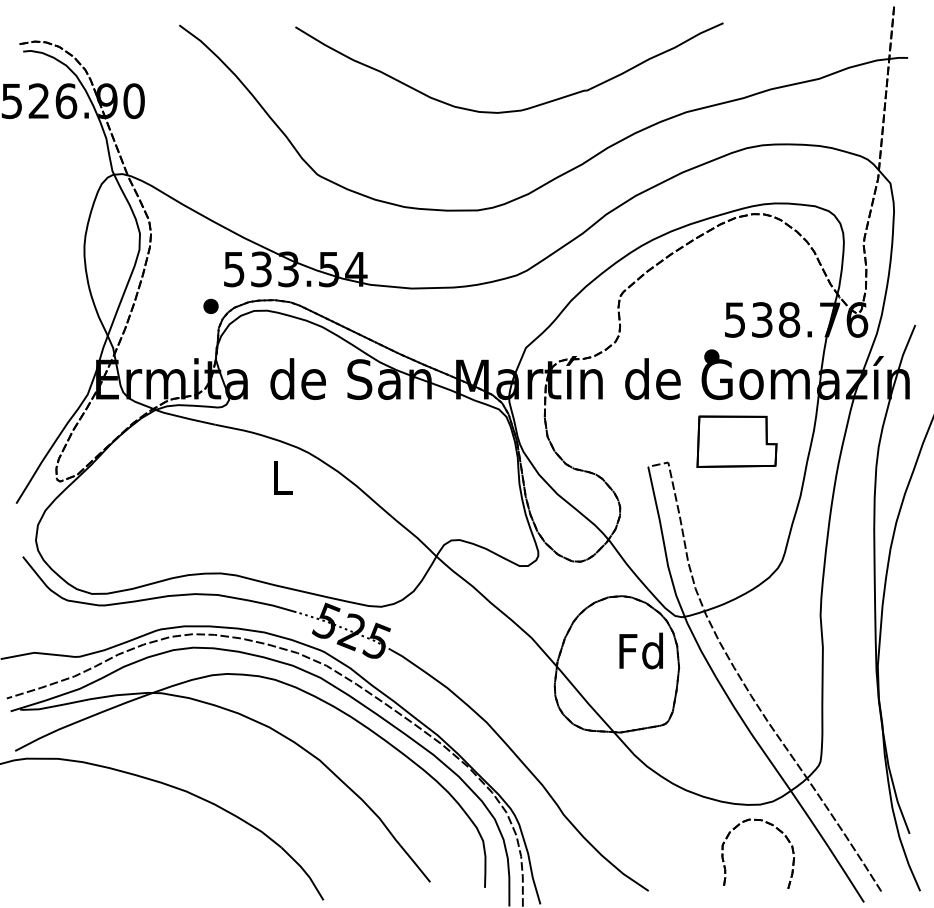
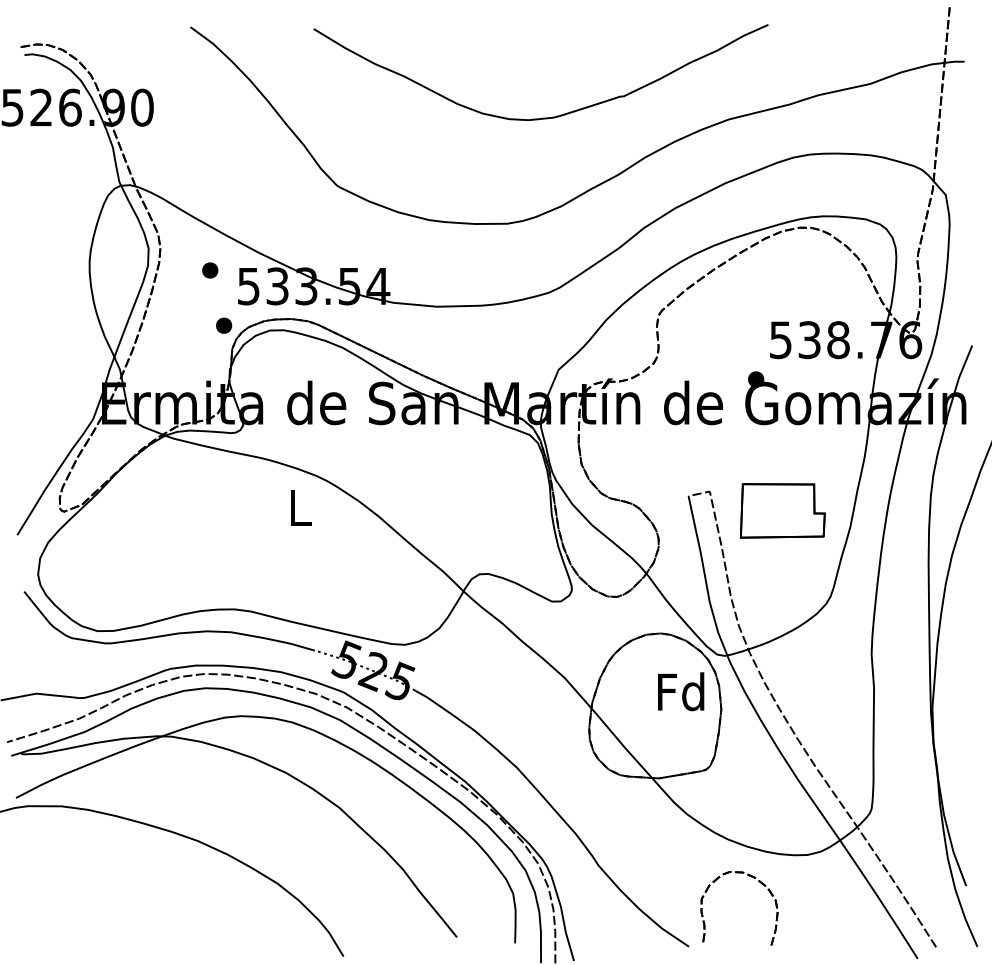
part: (197, 253) -> (209, 269), added
part: (736, 441) -> (782, 510), moved
part: (777, 830) -> (759, 883), moved

